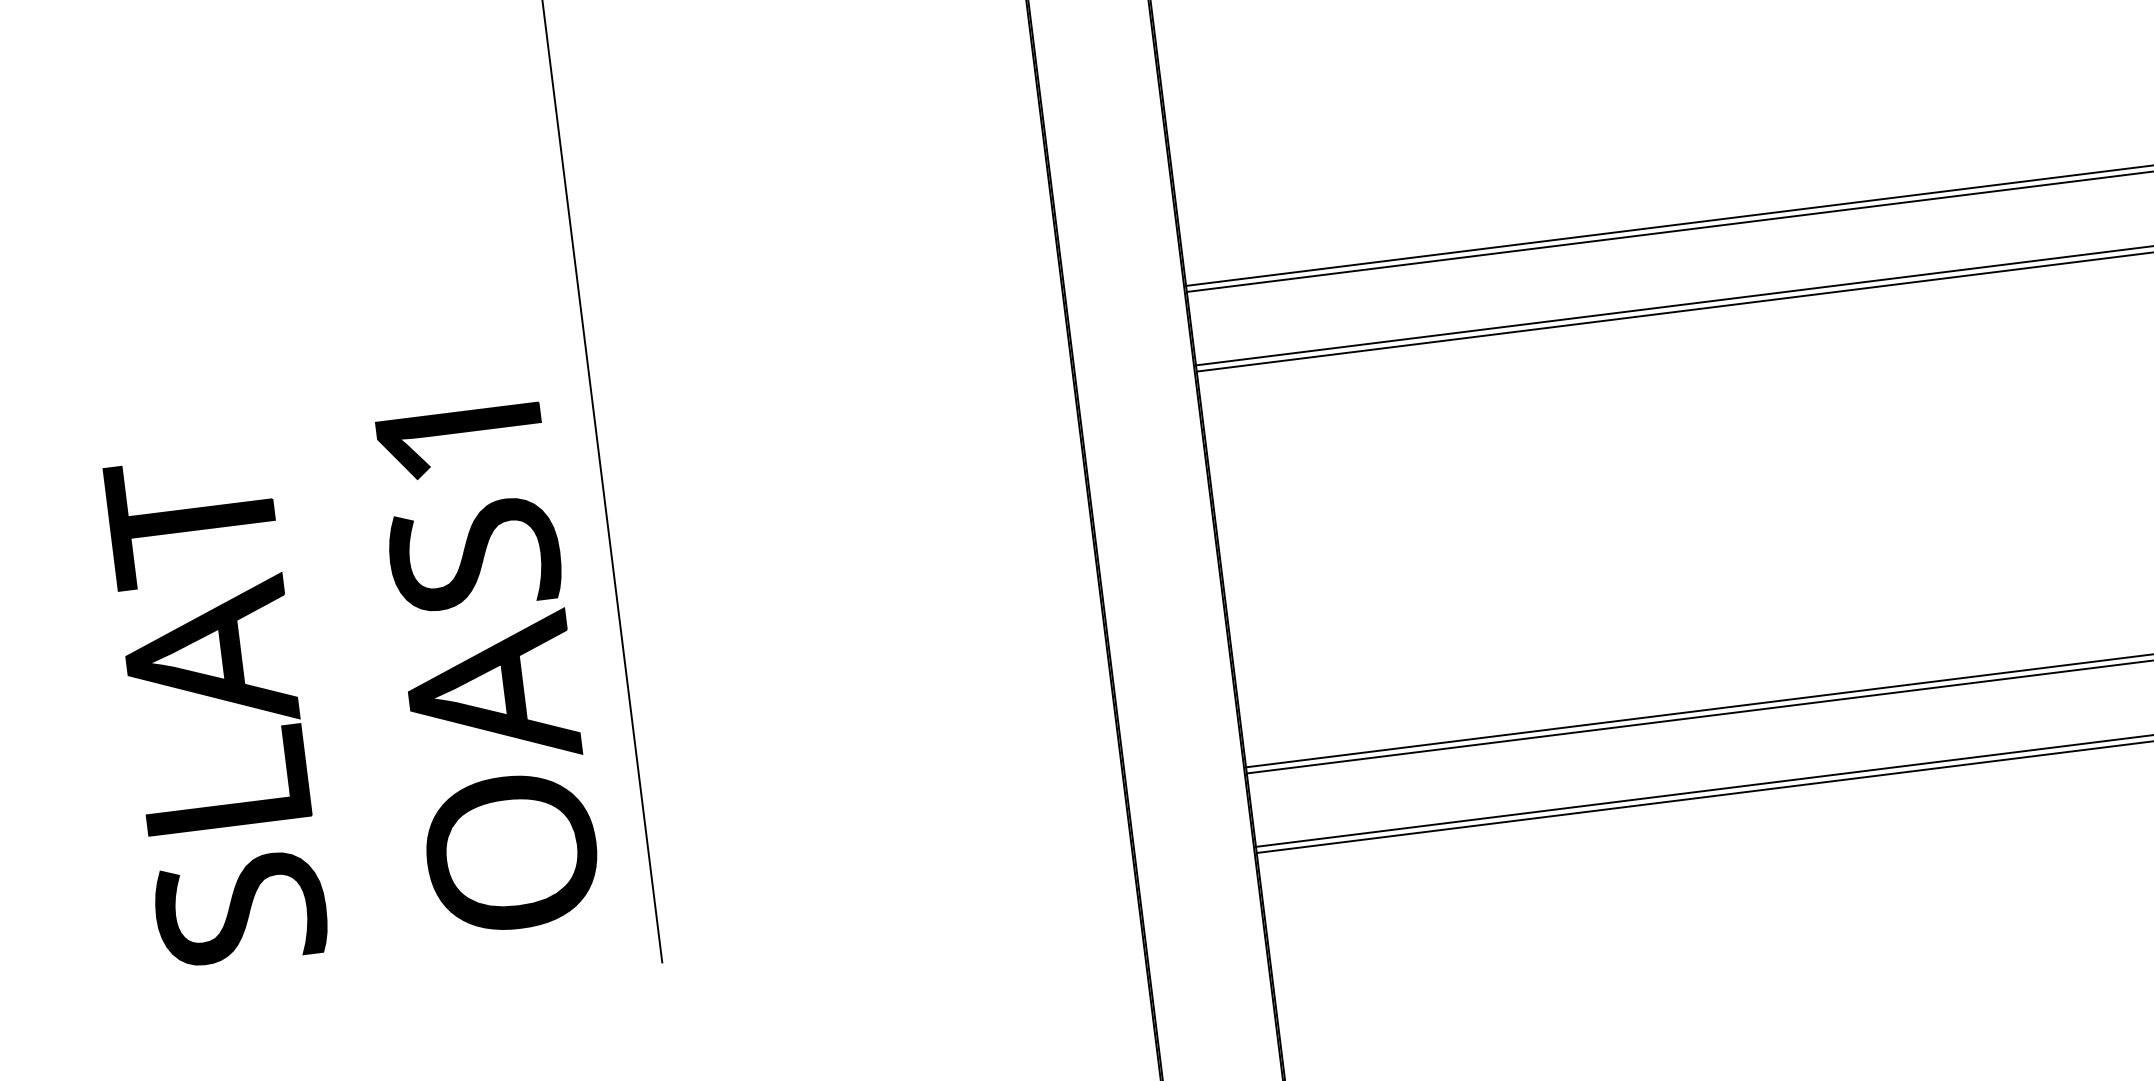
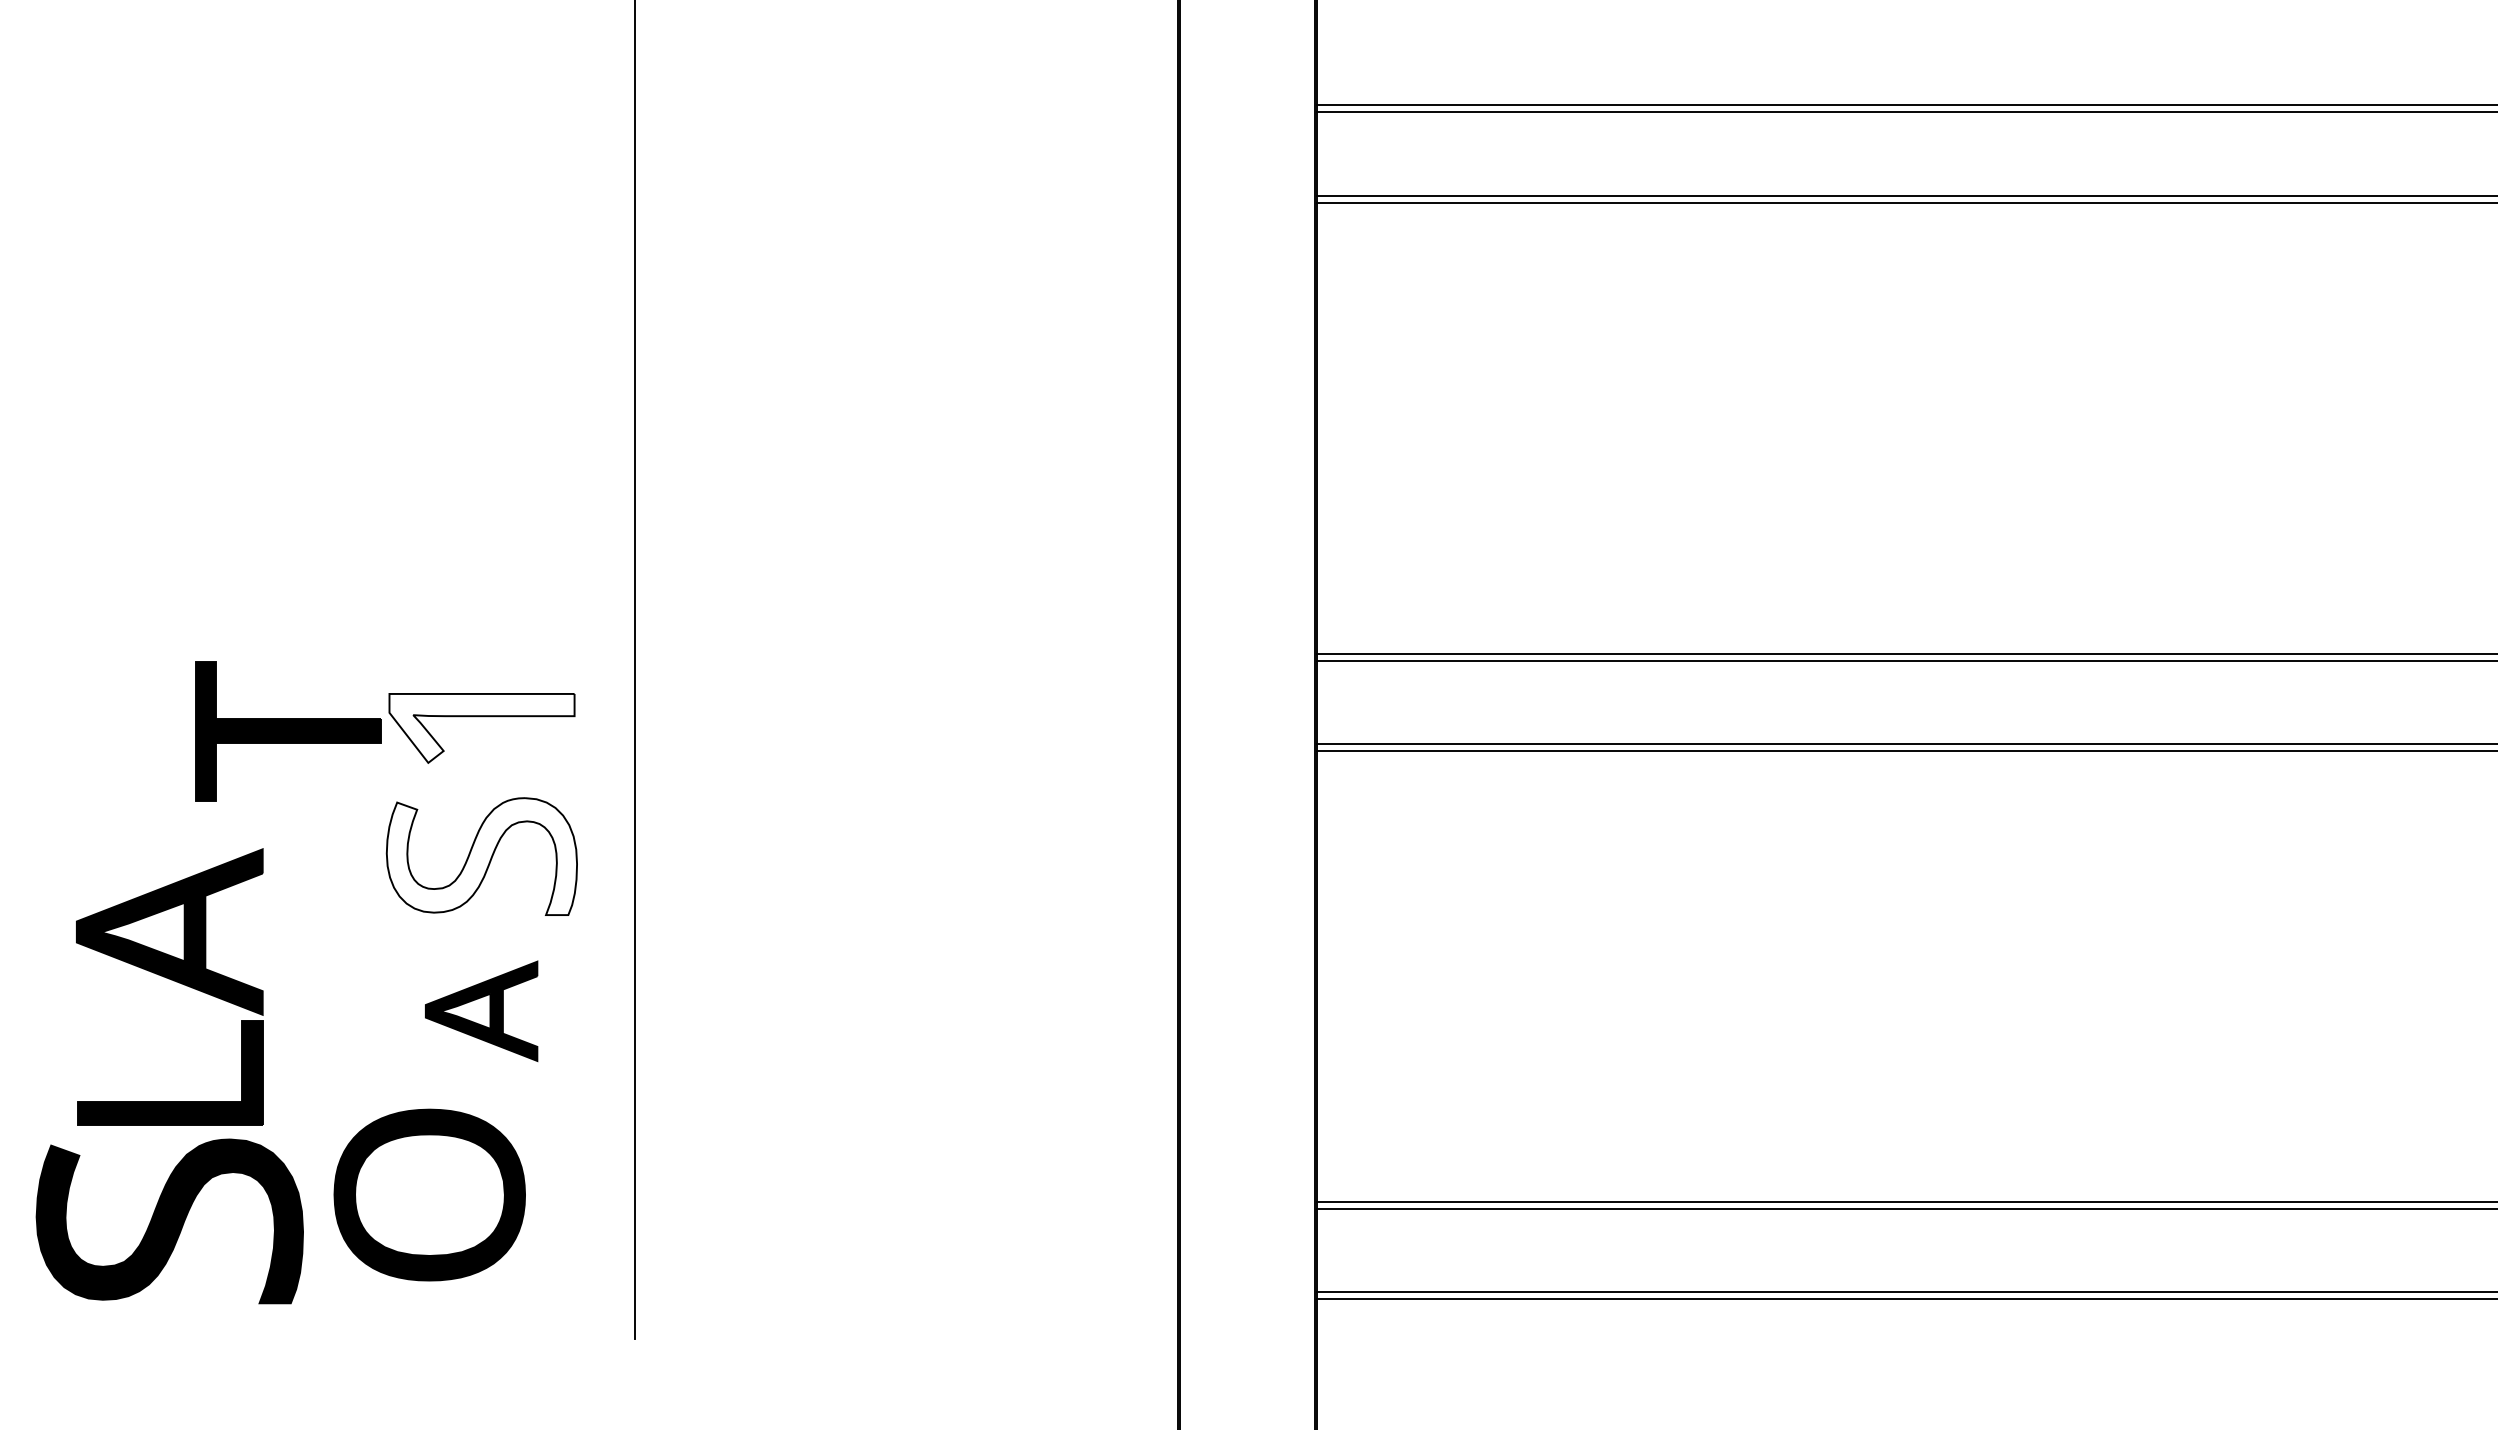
fill: (460, 442) -> (481, 727), removed
part: (192, 520) -> (288, 731), moved
fill: (474, 555) -> (481, 856), removed
part: (491, 691) -> (481, 1011), size x0.6
part: (511, 852) -> (429, 1194), moved
part: (241, 909) -> (170, 1220), size x1.4

